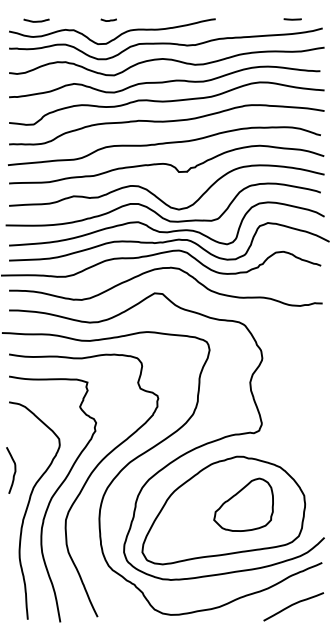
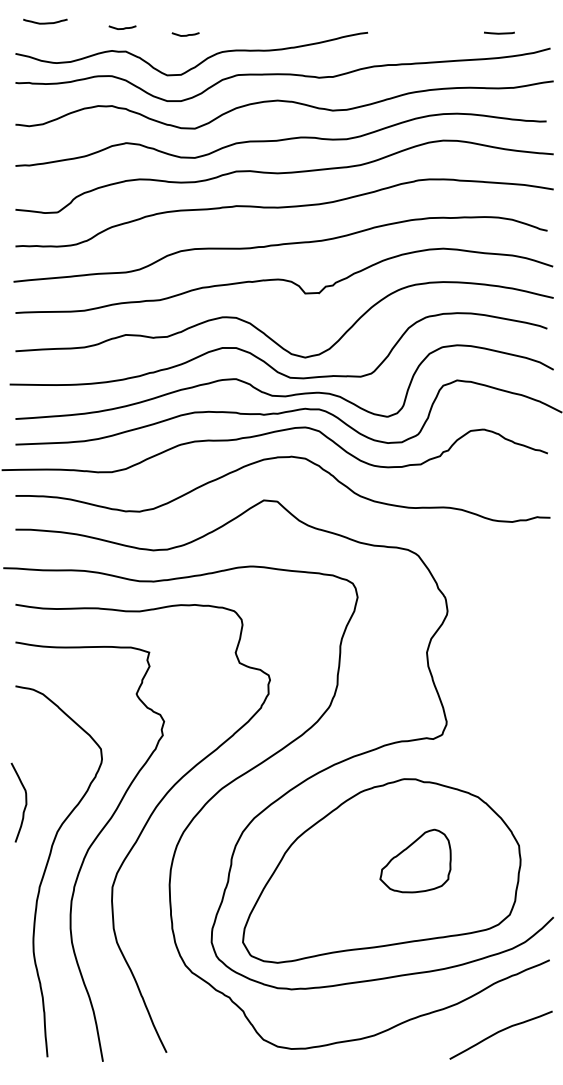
line: (72, 15) -> (123, 26), added
curve: (36, 20) -> (45, 21), moved
part: (243, 504) -> (415, 860), size x0.7

